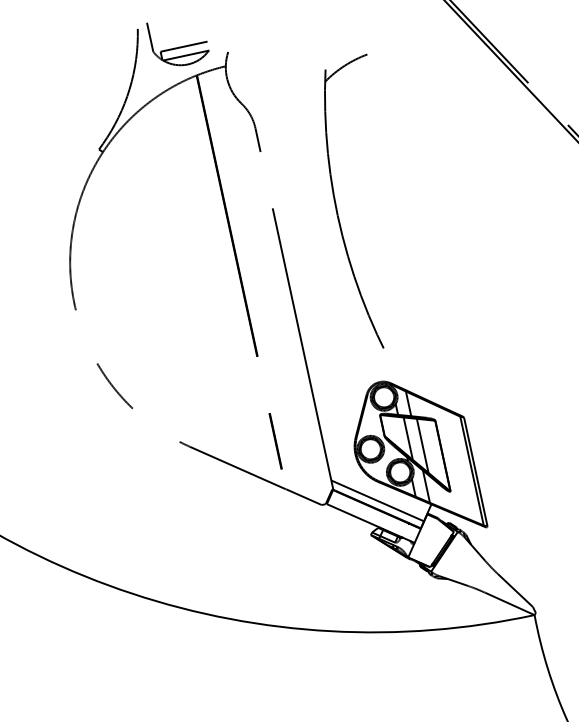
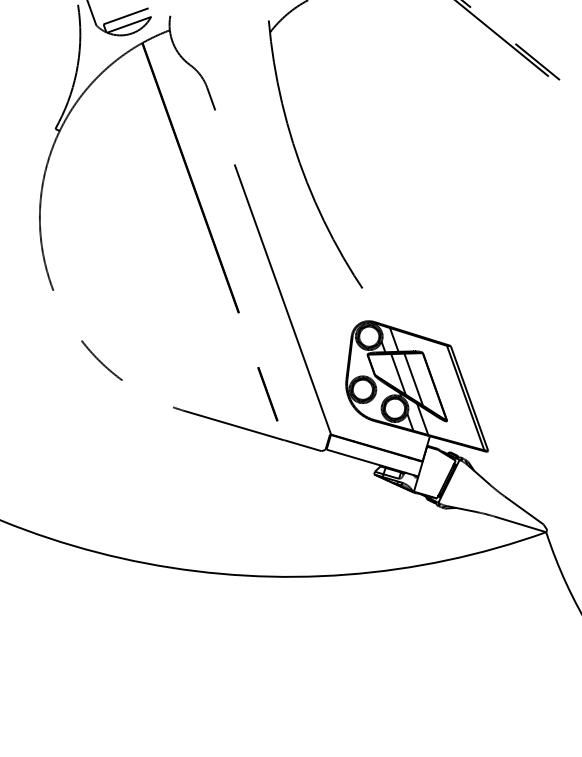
line: (376, 500) -> (375, 439), removed

